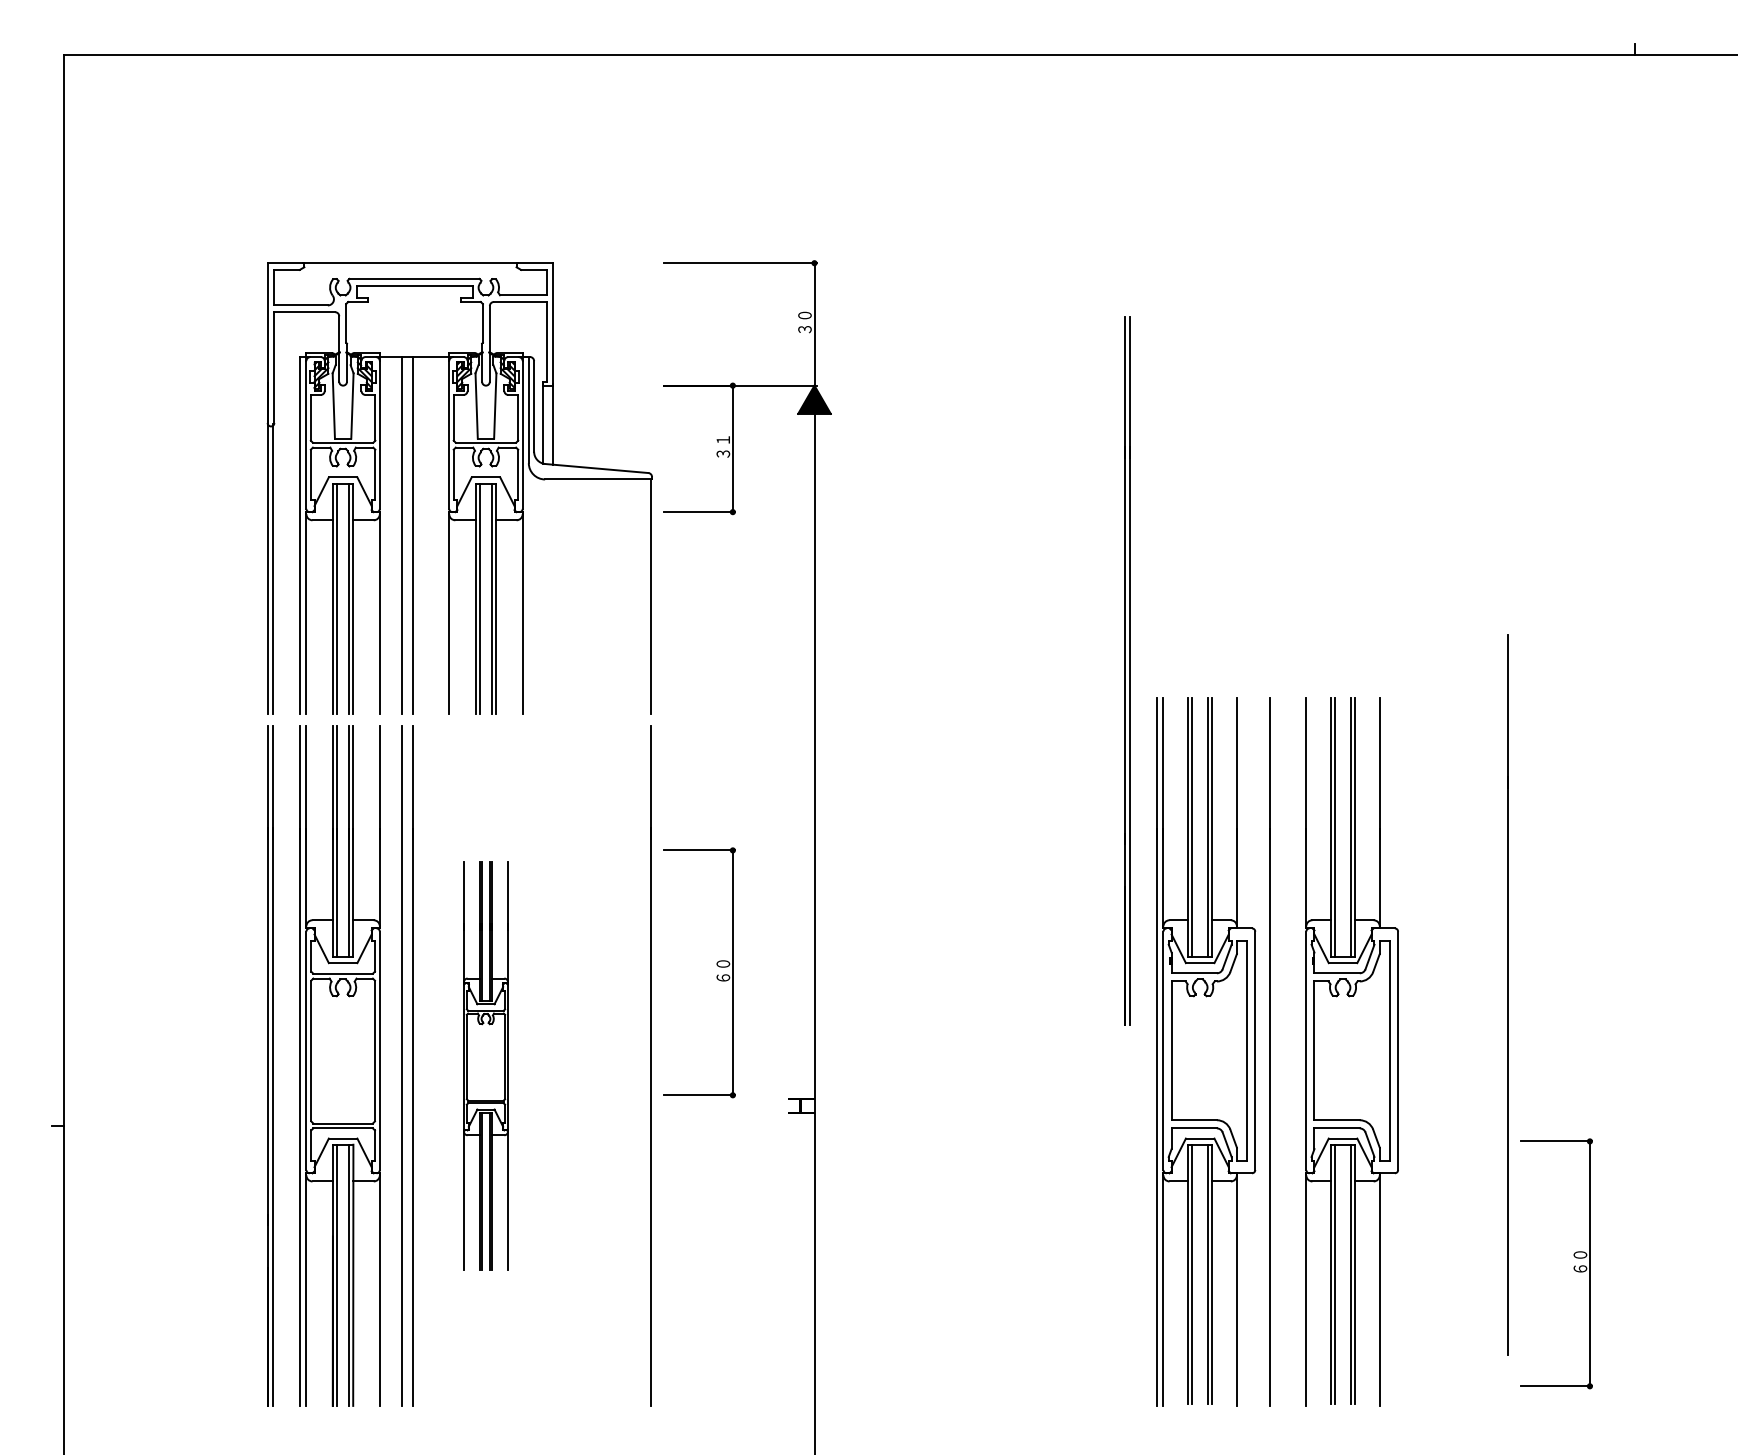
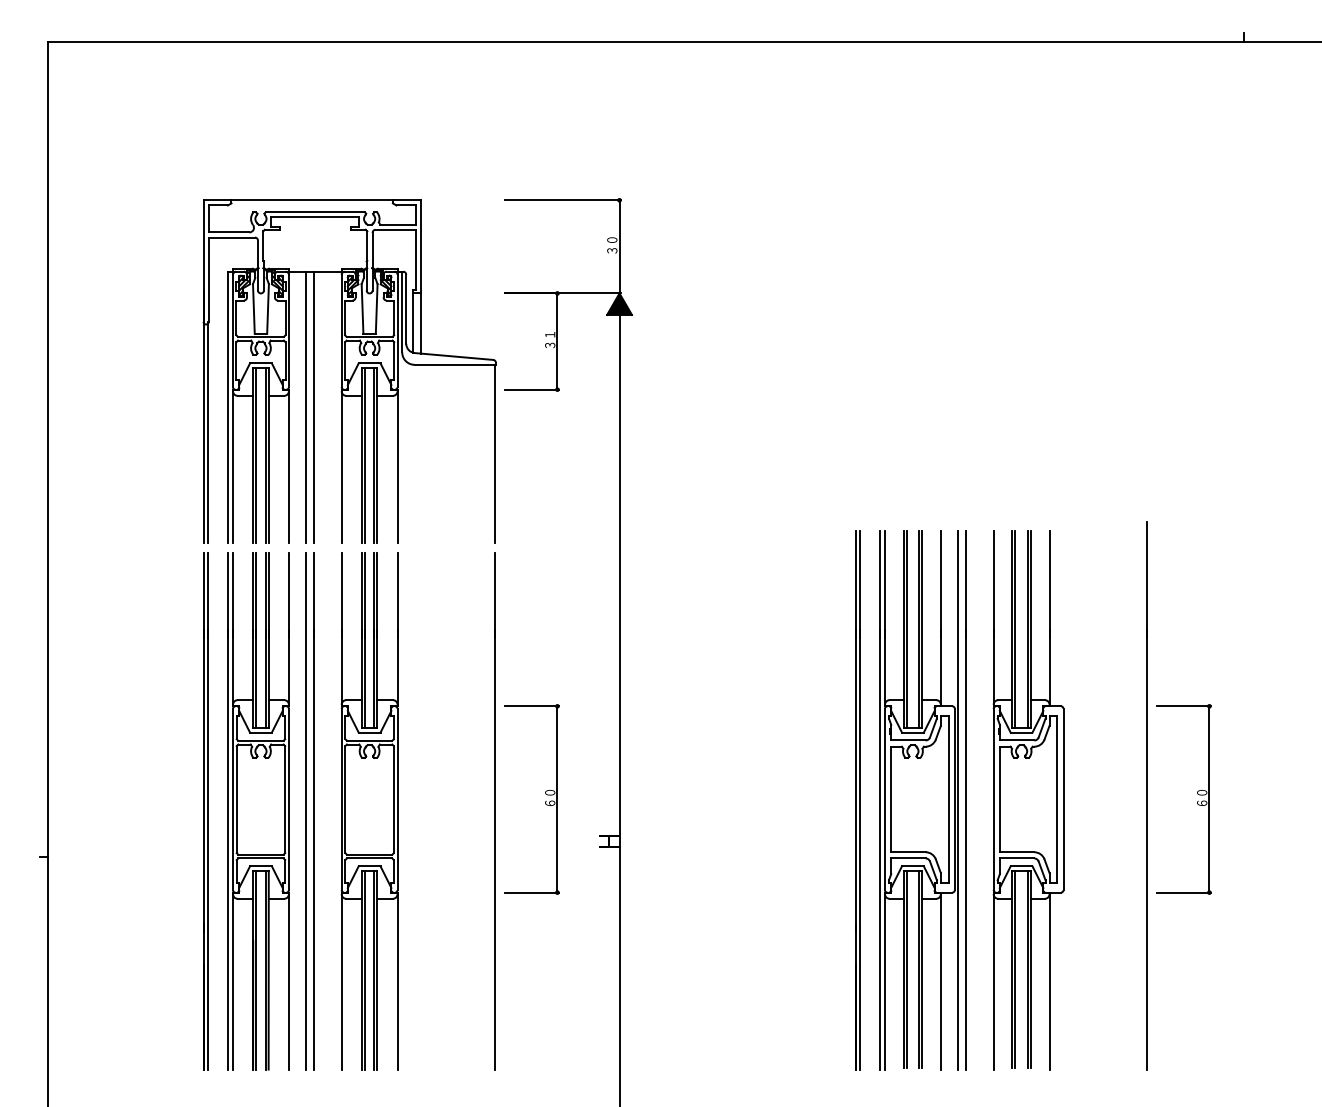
part: (1127, 670) -> (857, 799), moved
part: (716, 976) -> (544, 802), moved
line: (1507, 994) -> (1146, 795), moved
line: (1259, 1051) -> (958, 799), added
part: (485, 1065) -> (369, 810), size x1.67
part: (1573, 1267) -> (1196, 802), moved

